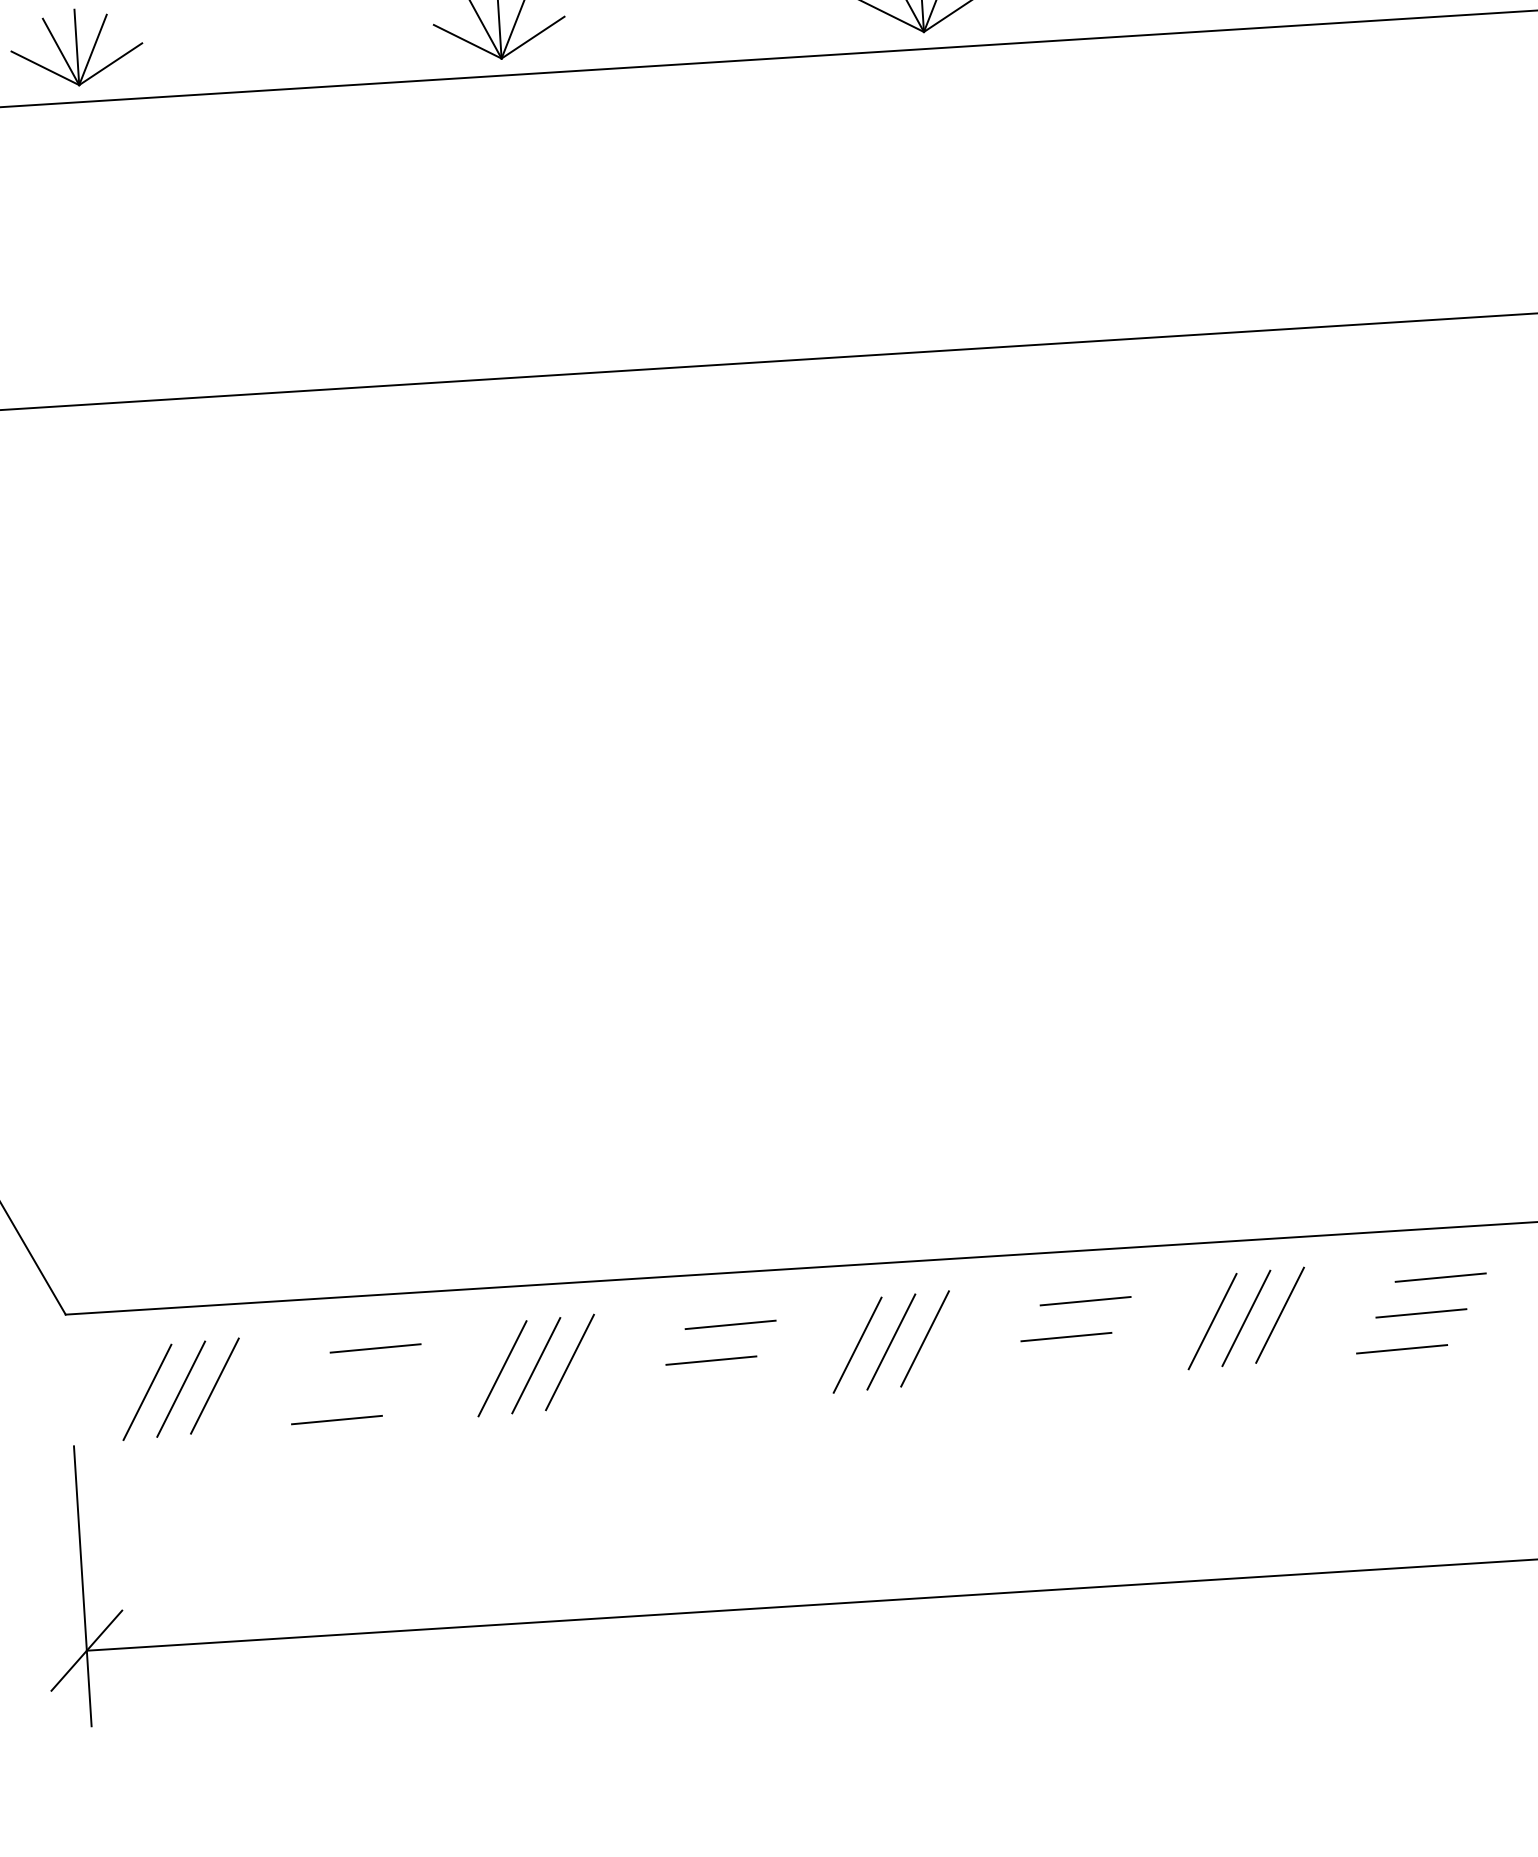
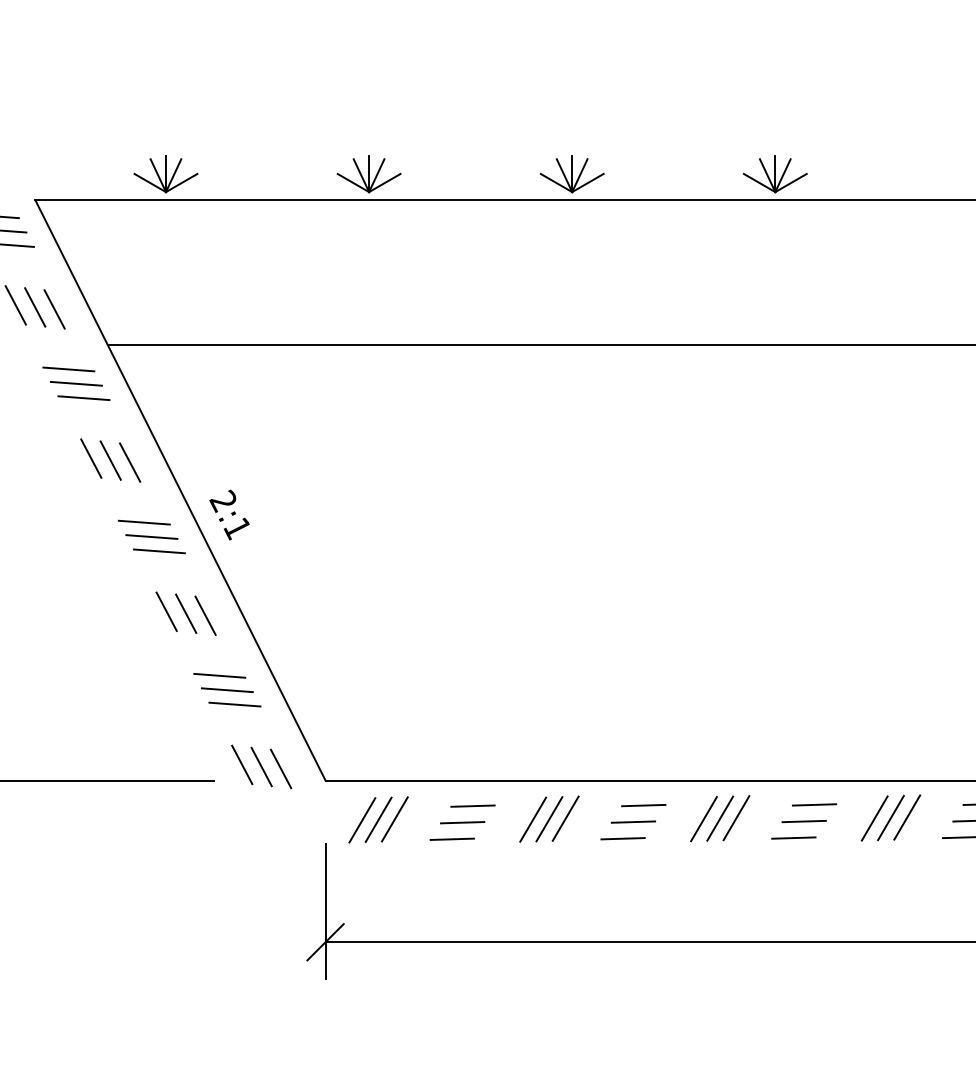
line: (1046, 1371) -> (793, 837), added
line: (355, 1383) -> (462, 822), added
line: (690, 1396) -> (622, 838), added

